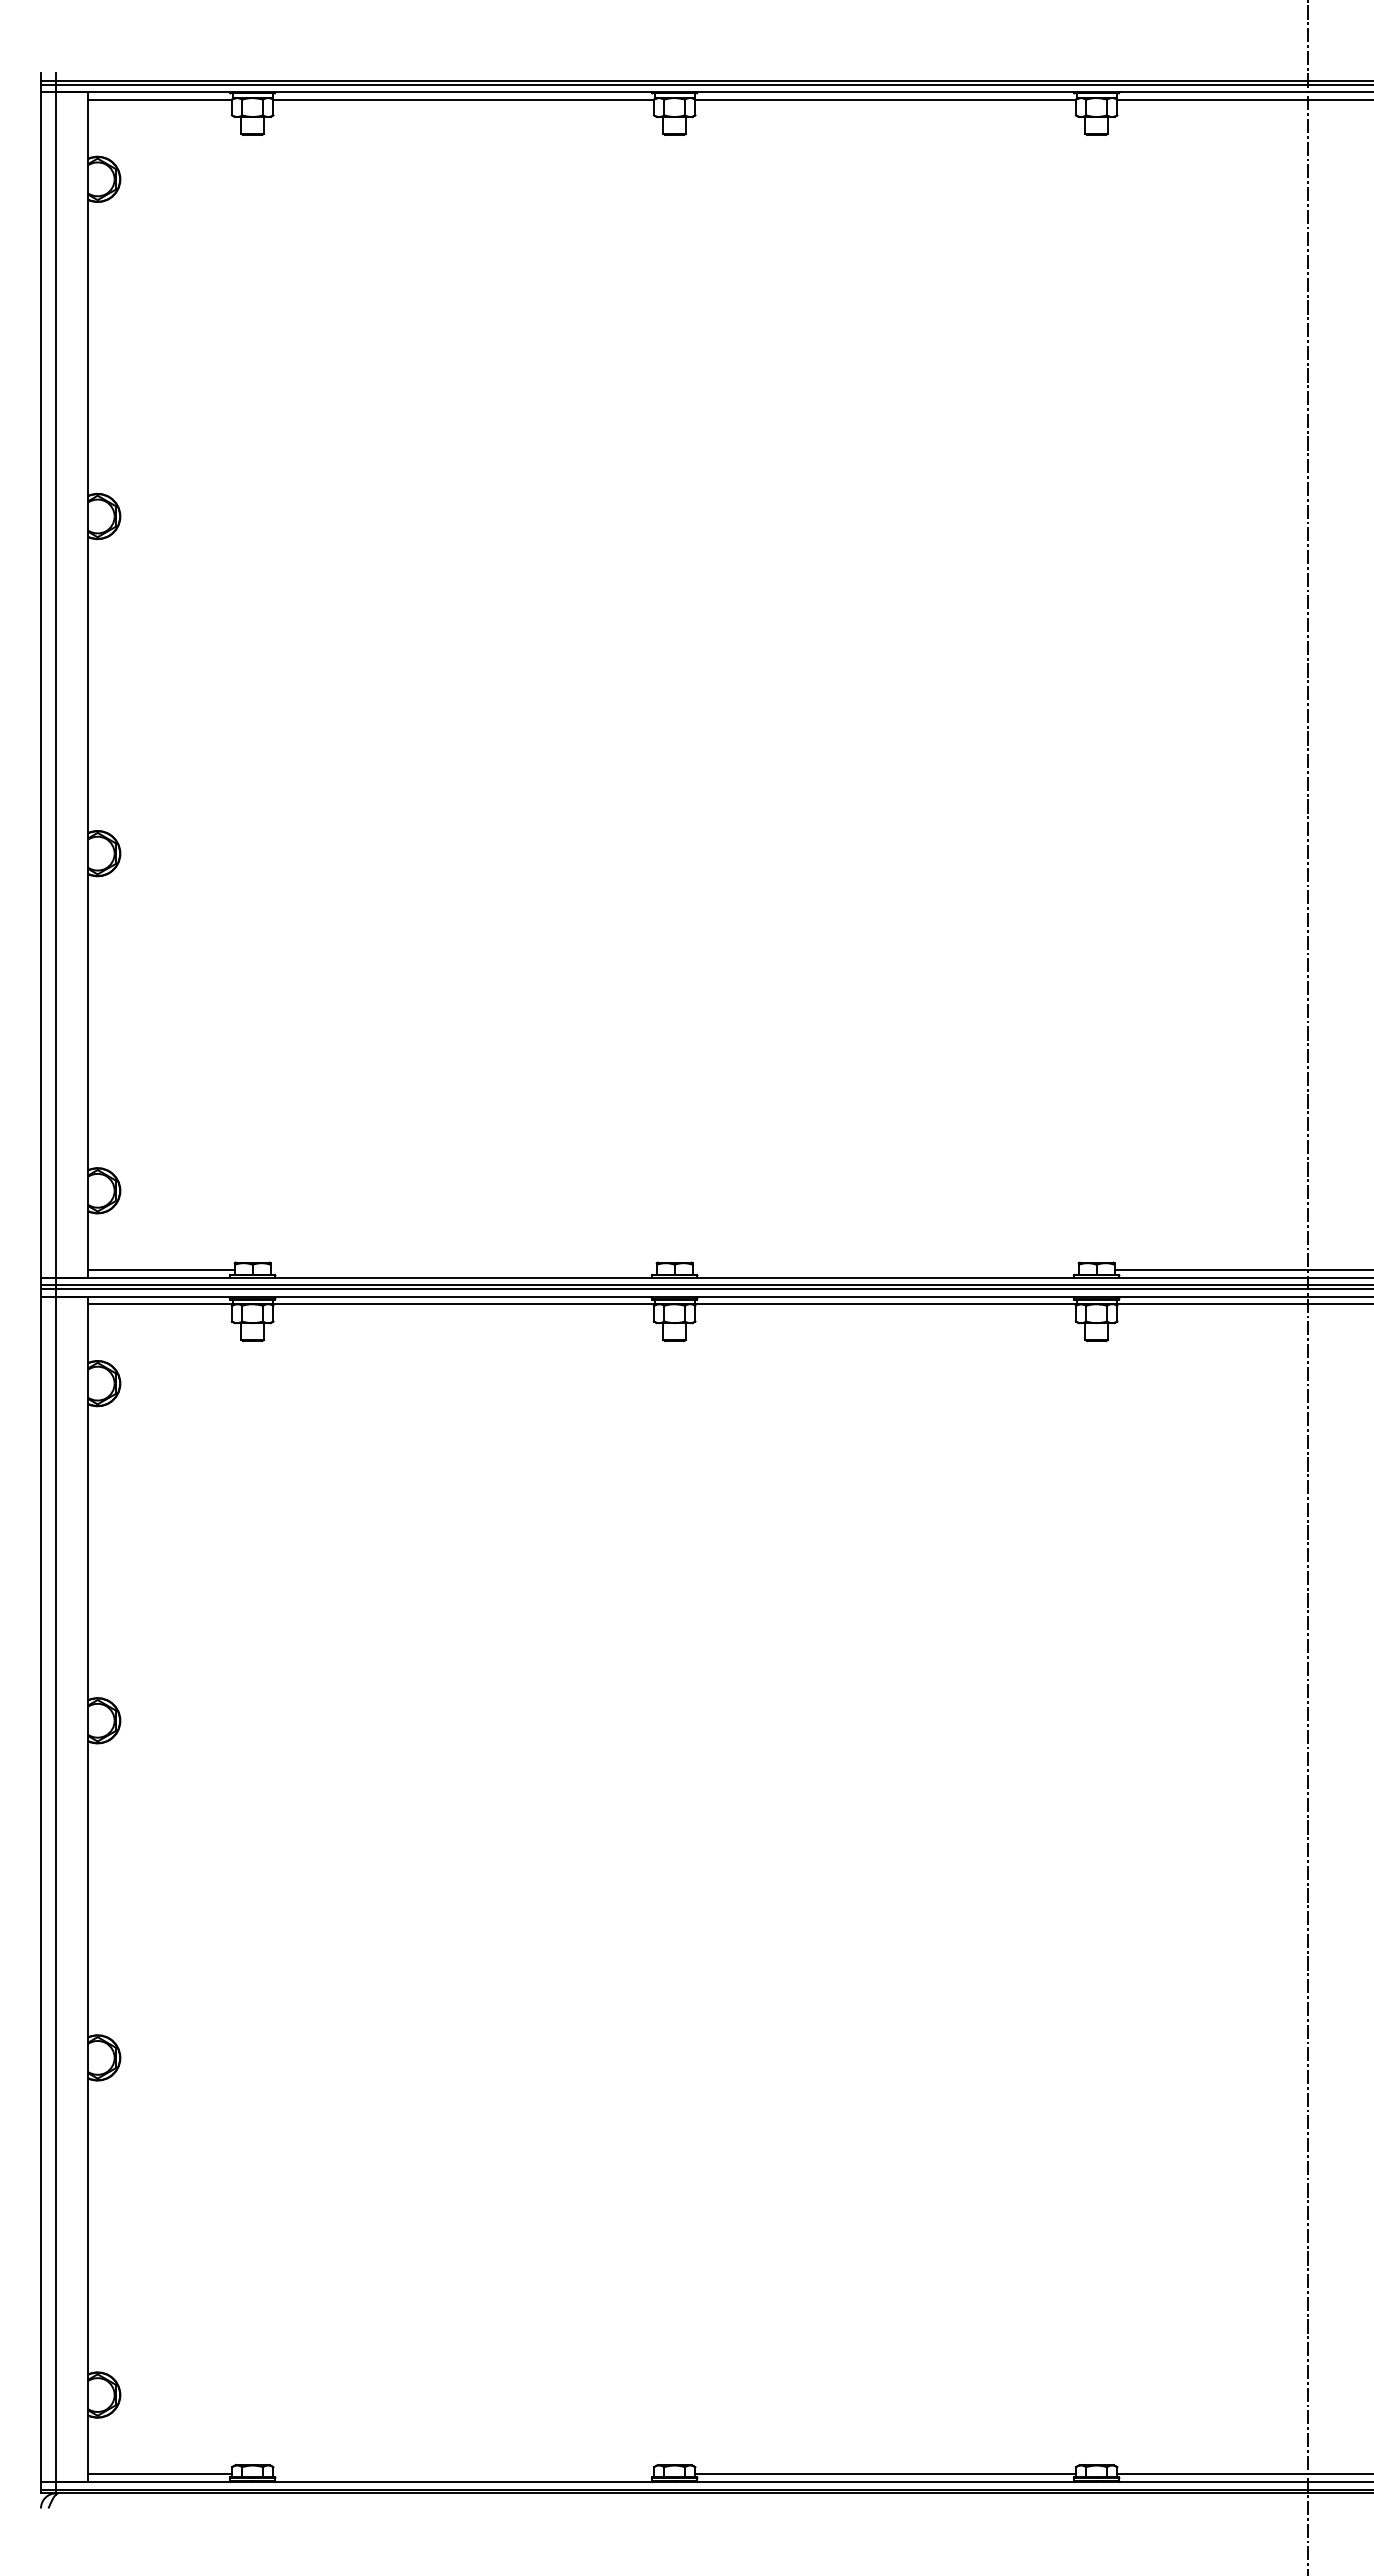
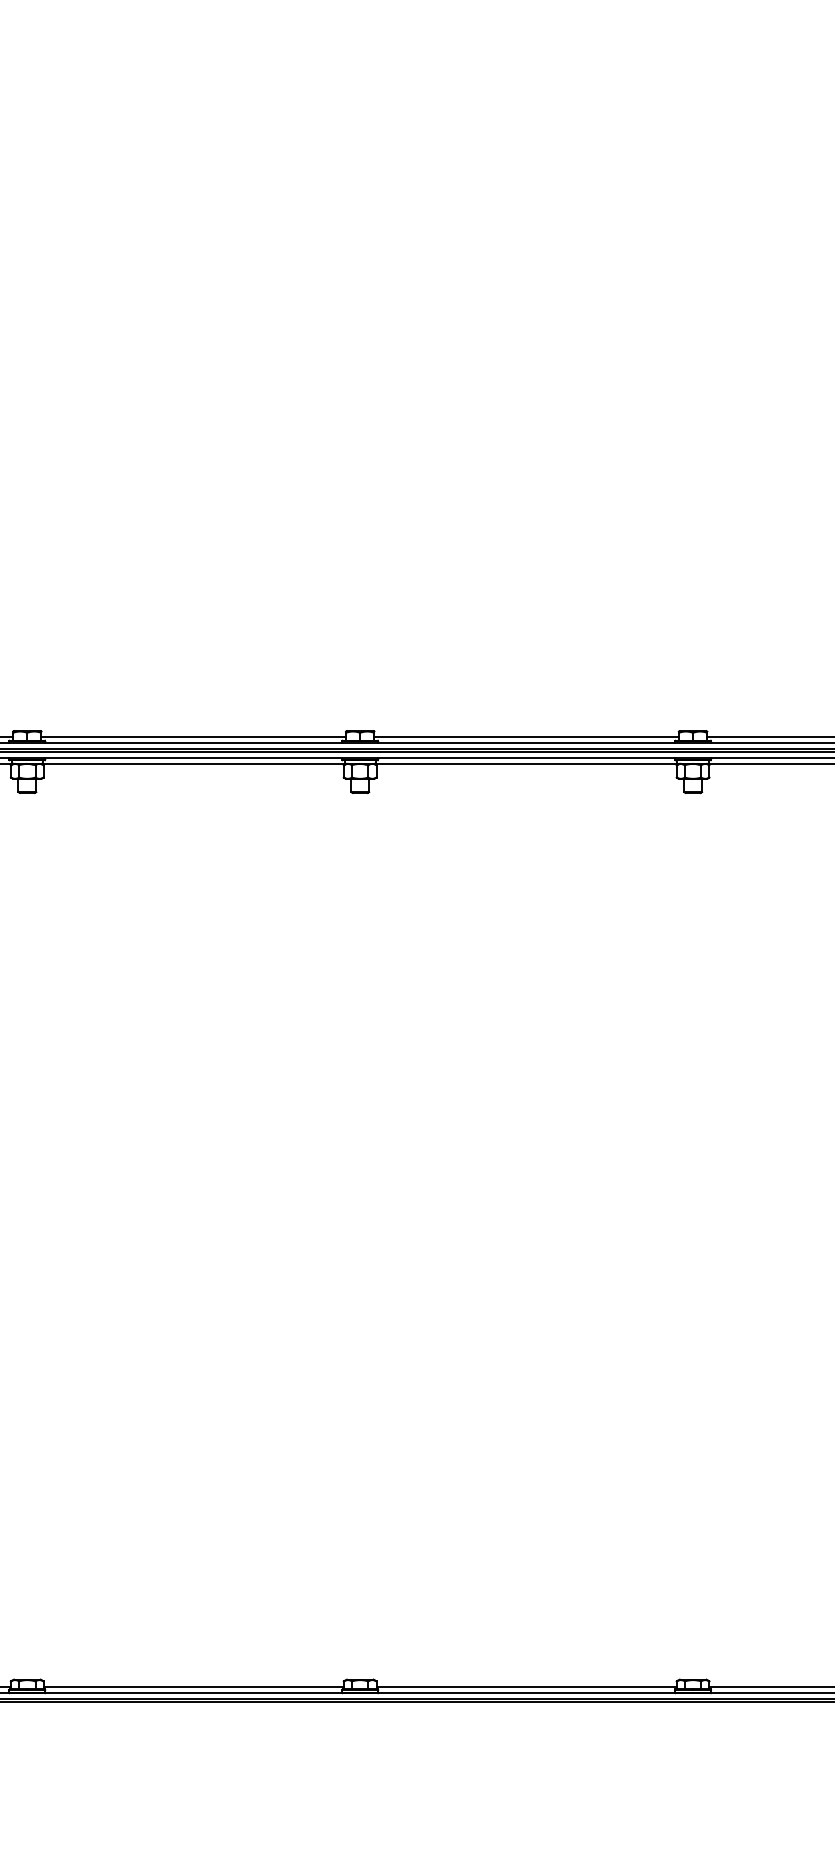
line: (463, 1270) -> (193, 737), added
line: (885, 1270) -> (526, 737), added
line: (463, 2474) -> (193, 1687), added

